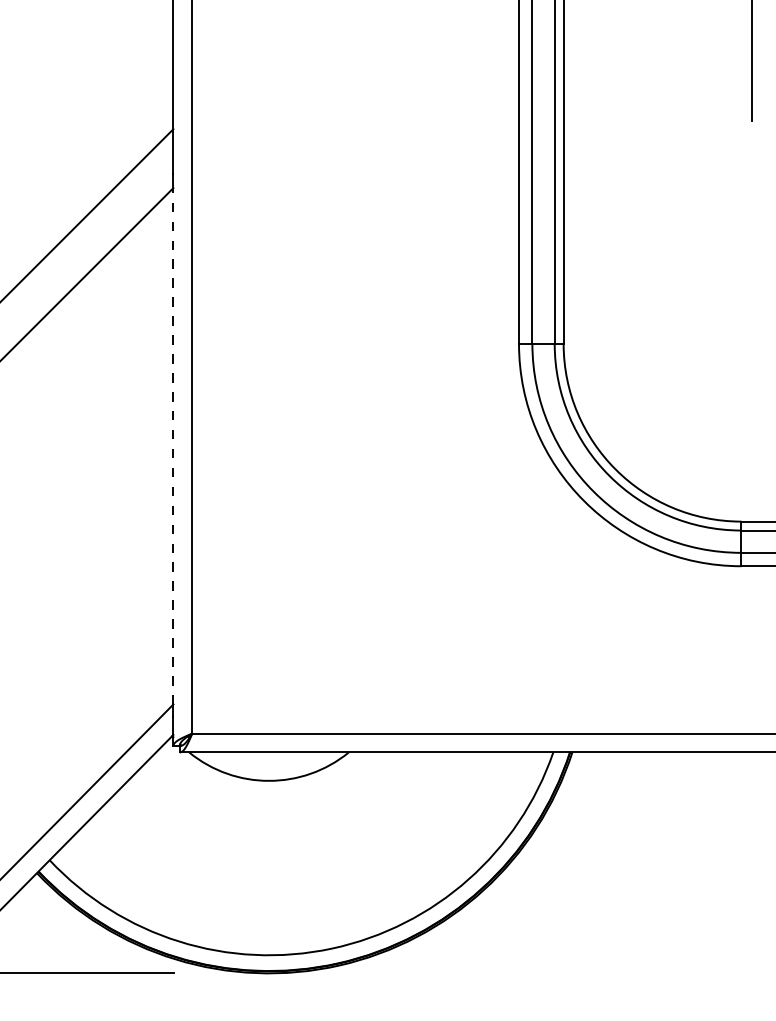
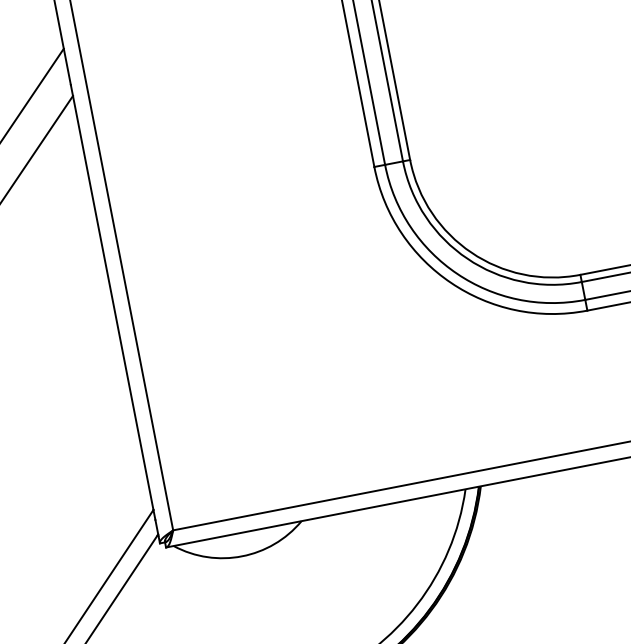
line: (173, 445) -> (113, 302), dashed -> solid

